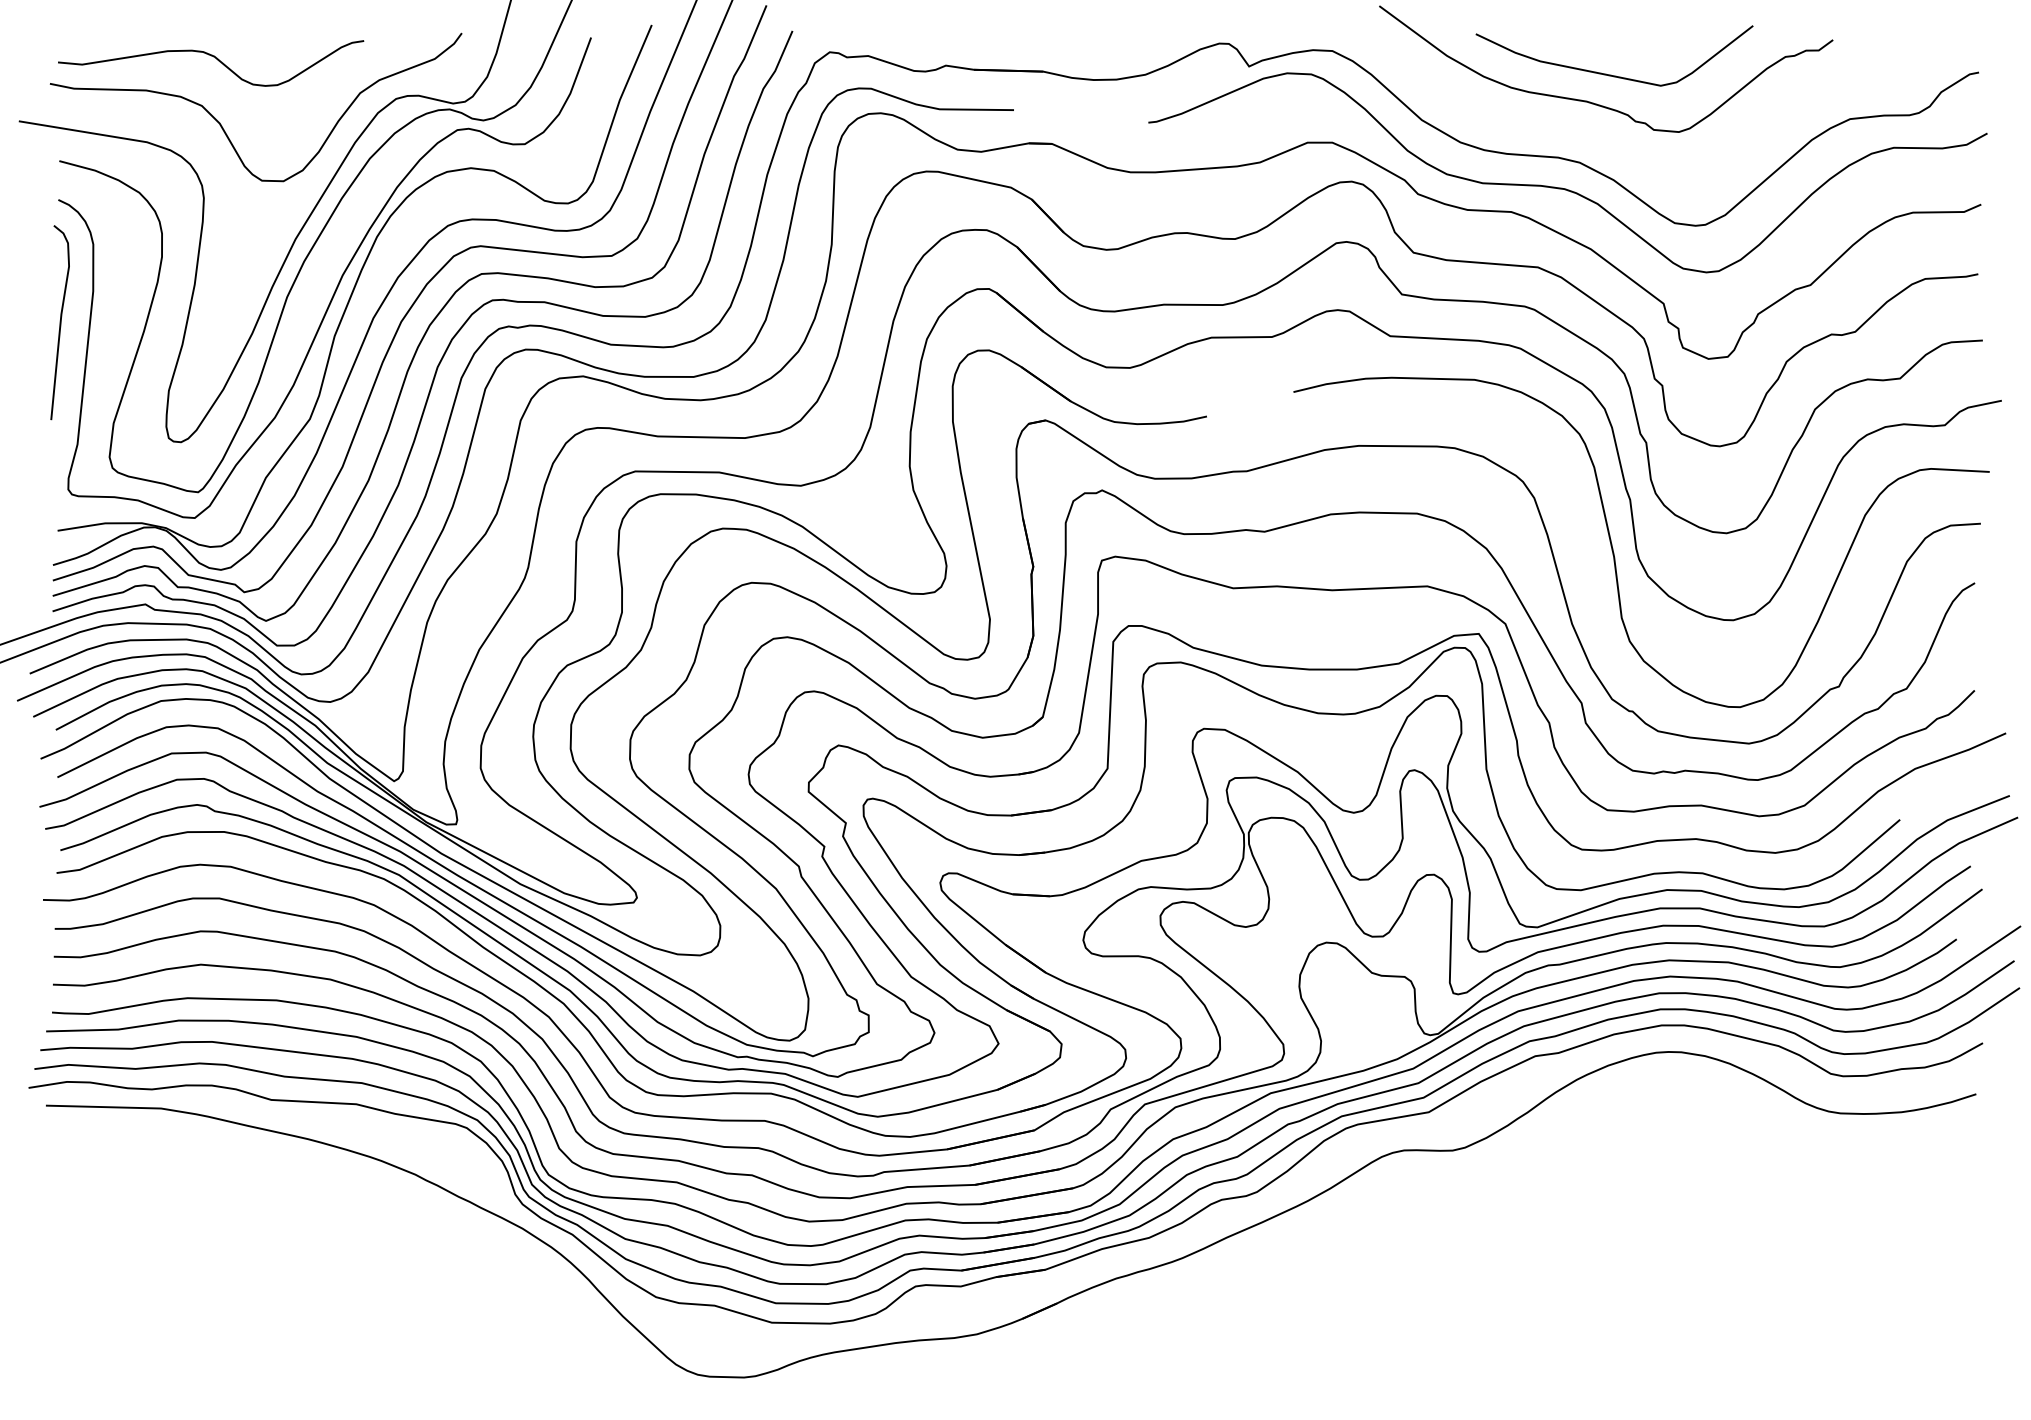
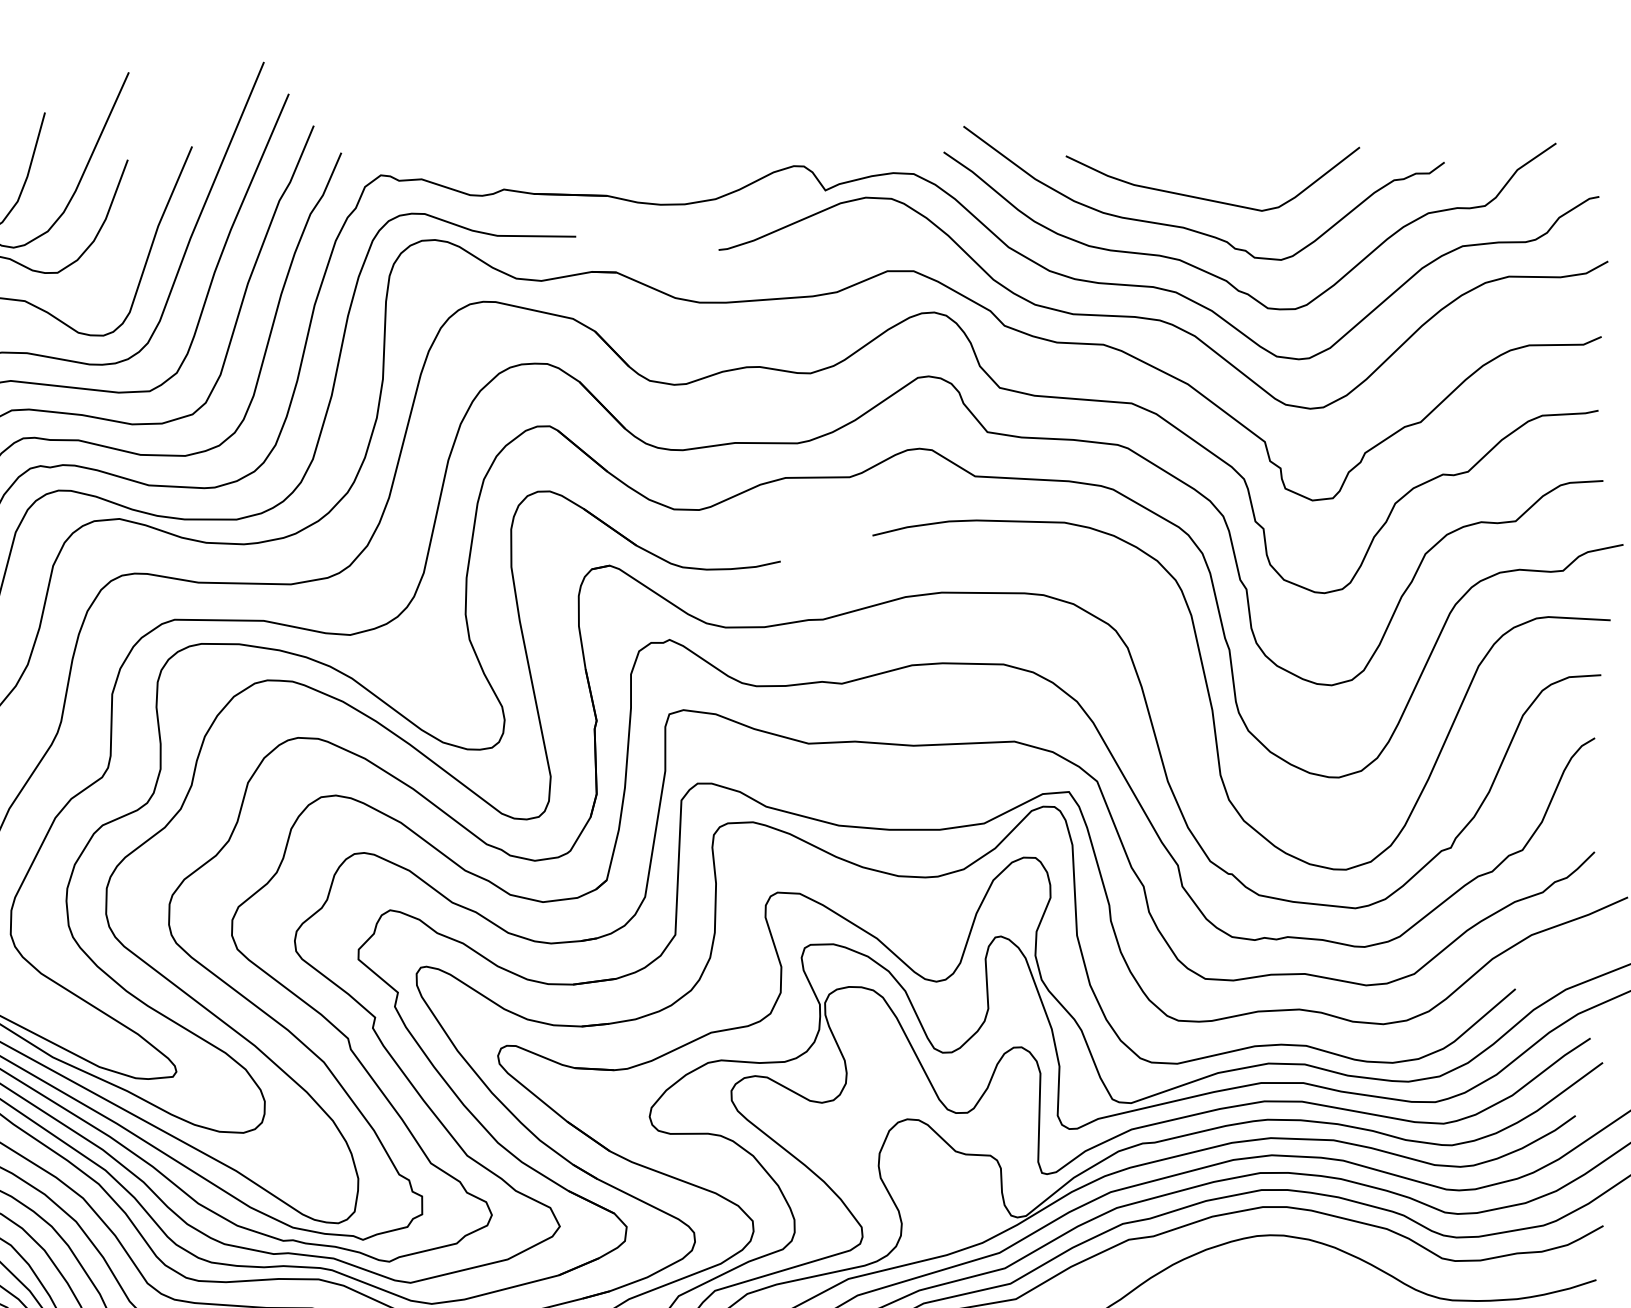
curve: (1624, 149) -> (1223, 278), added

